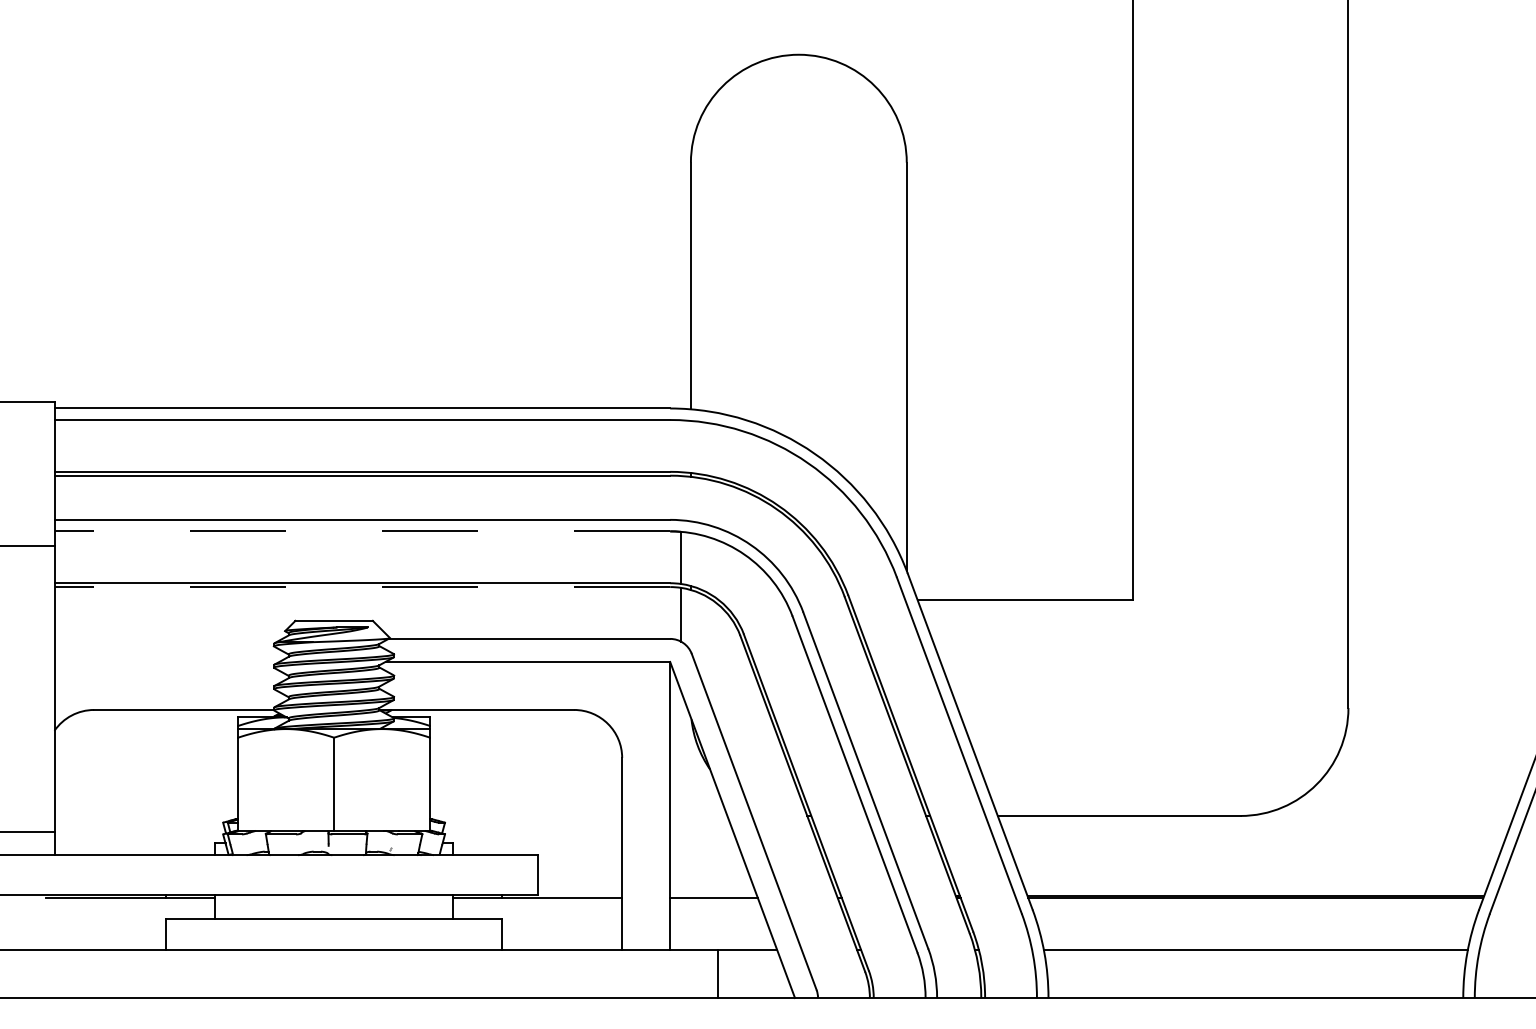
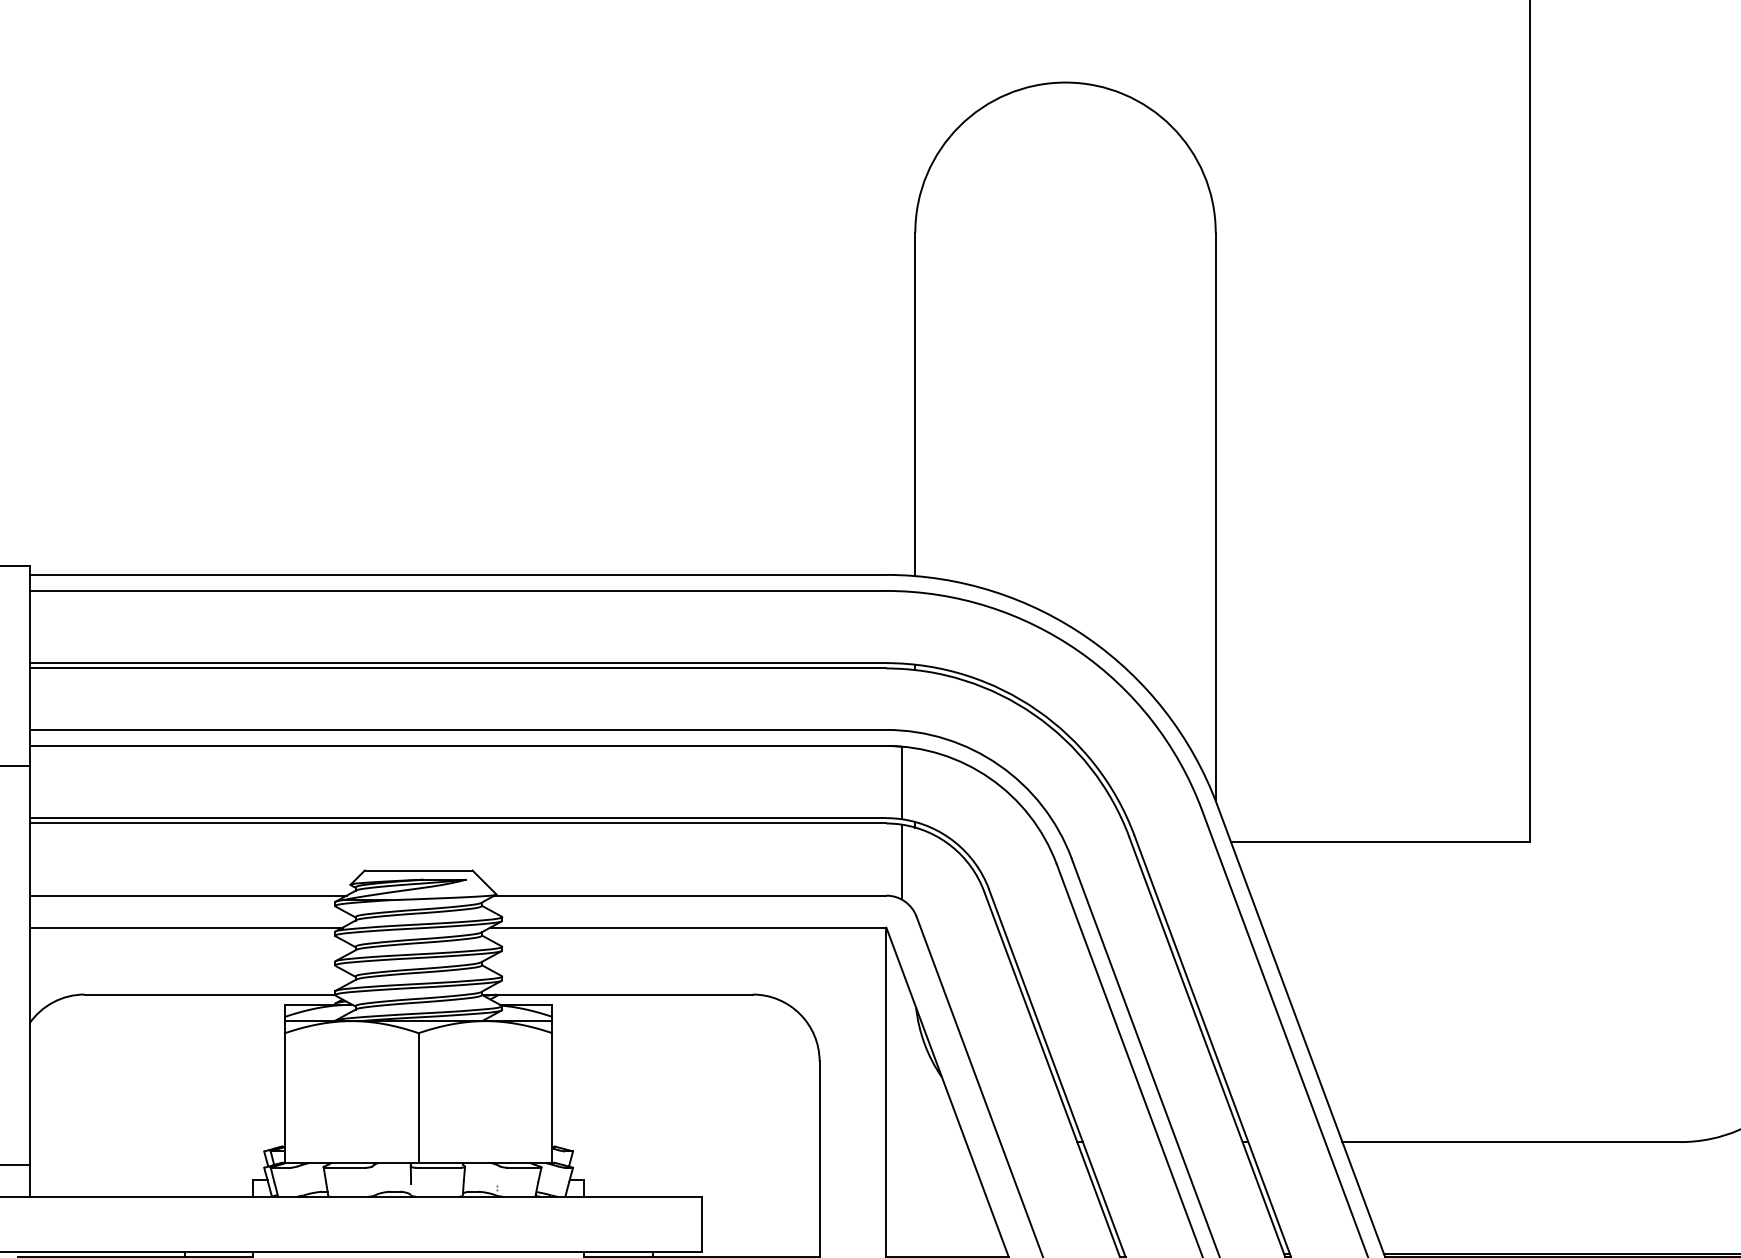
line: (362, 531) -> (458, 746), dashed -> solid
line: (362, 587) -> (458, 824), dashed -> solid
line: (168, 638) -> (188, 895), added
line: (166, 661) -> (185, 927), added

